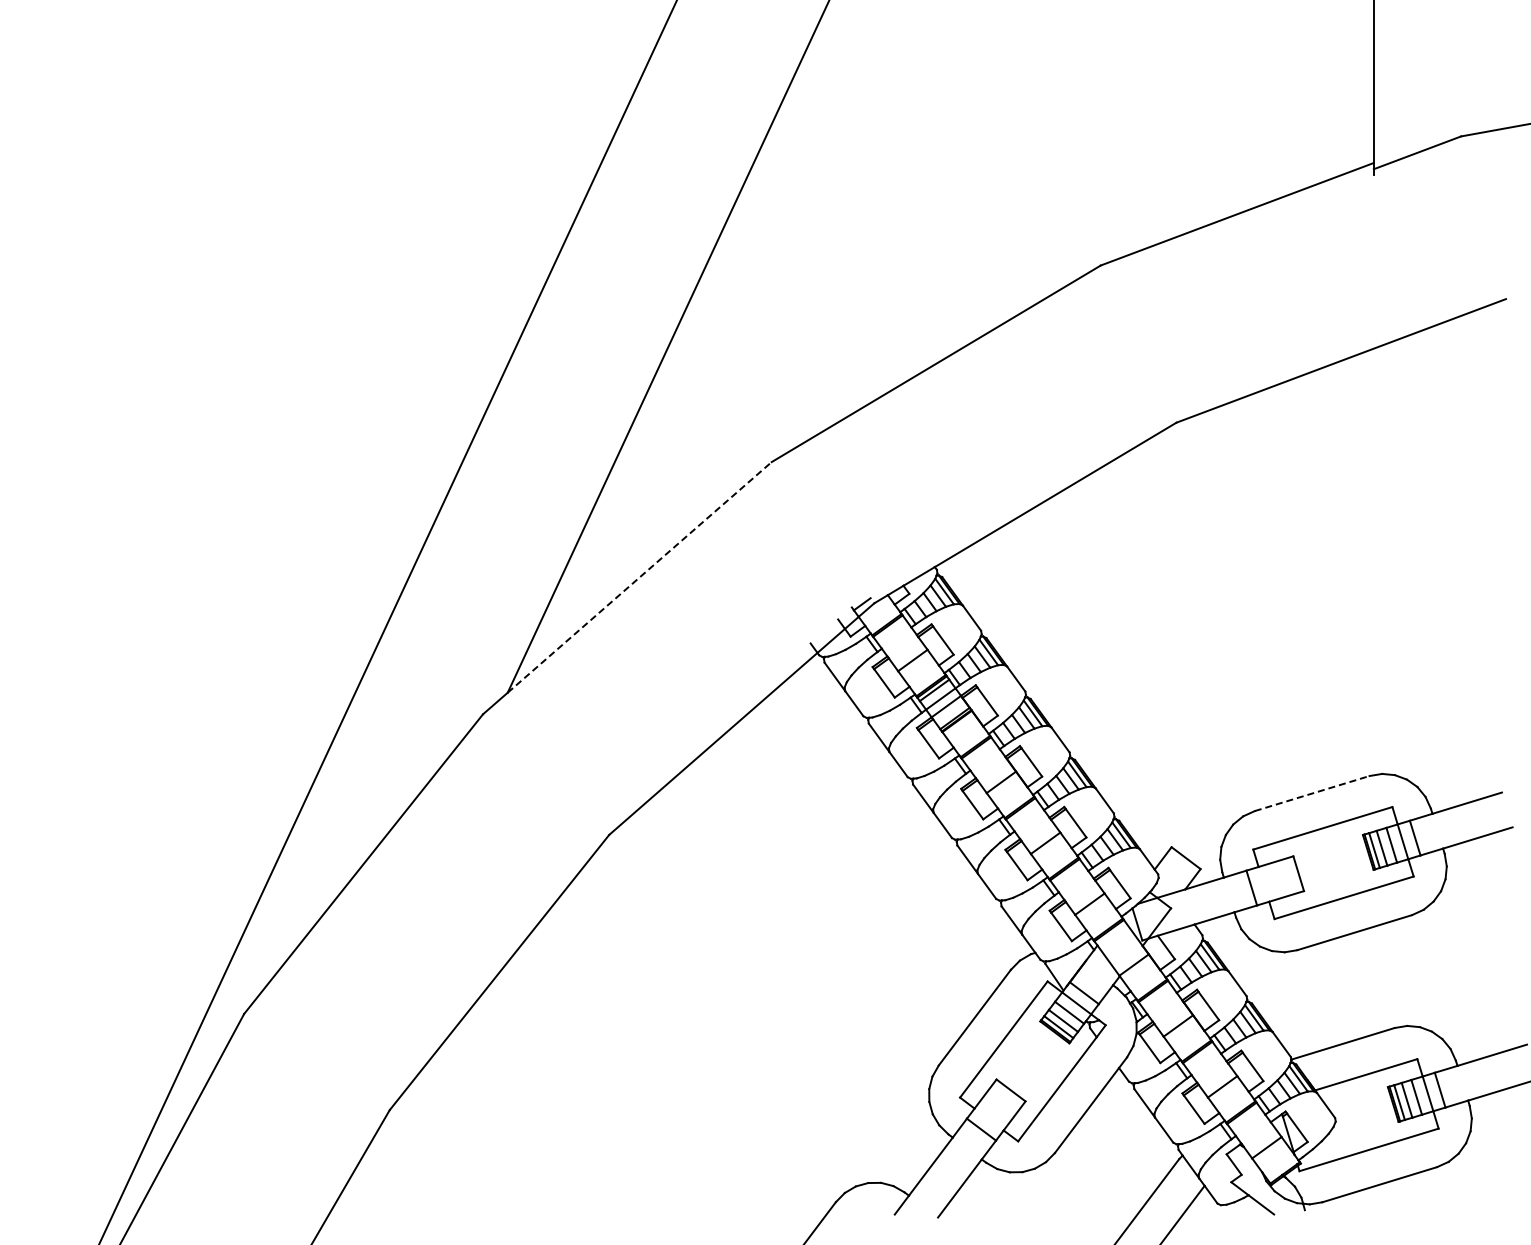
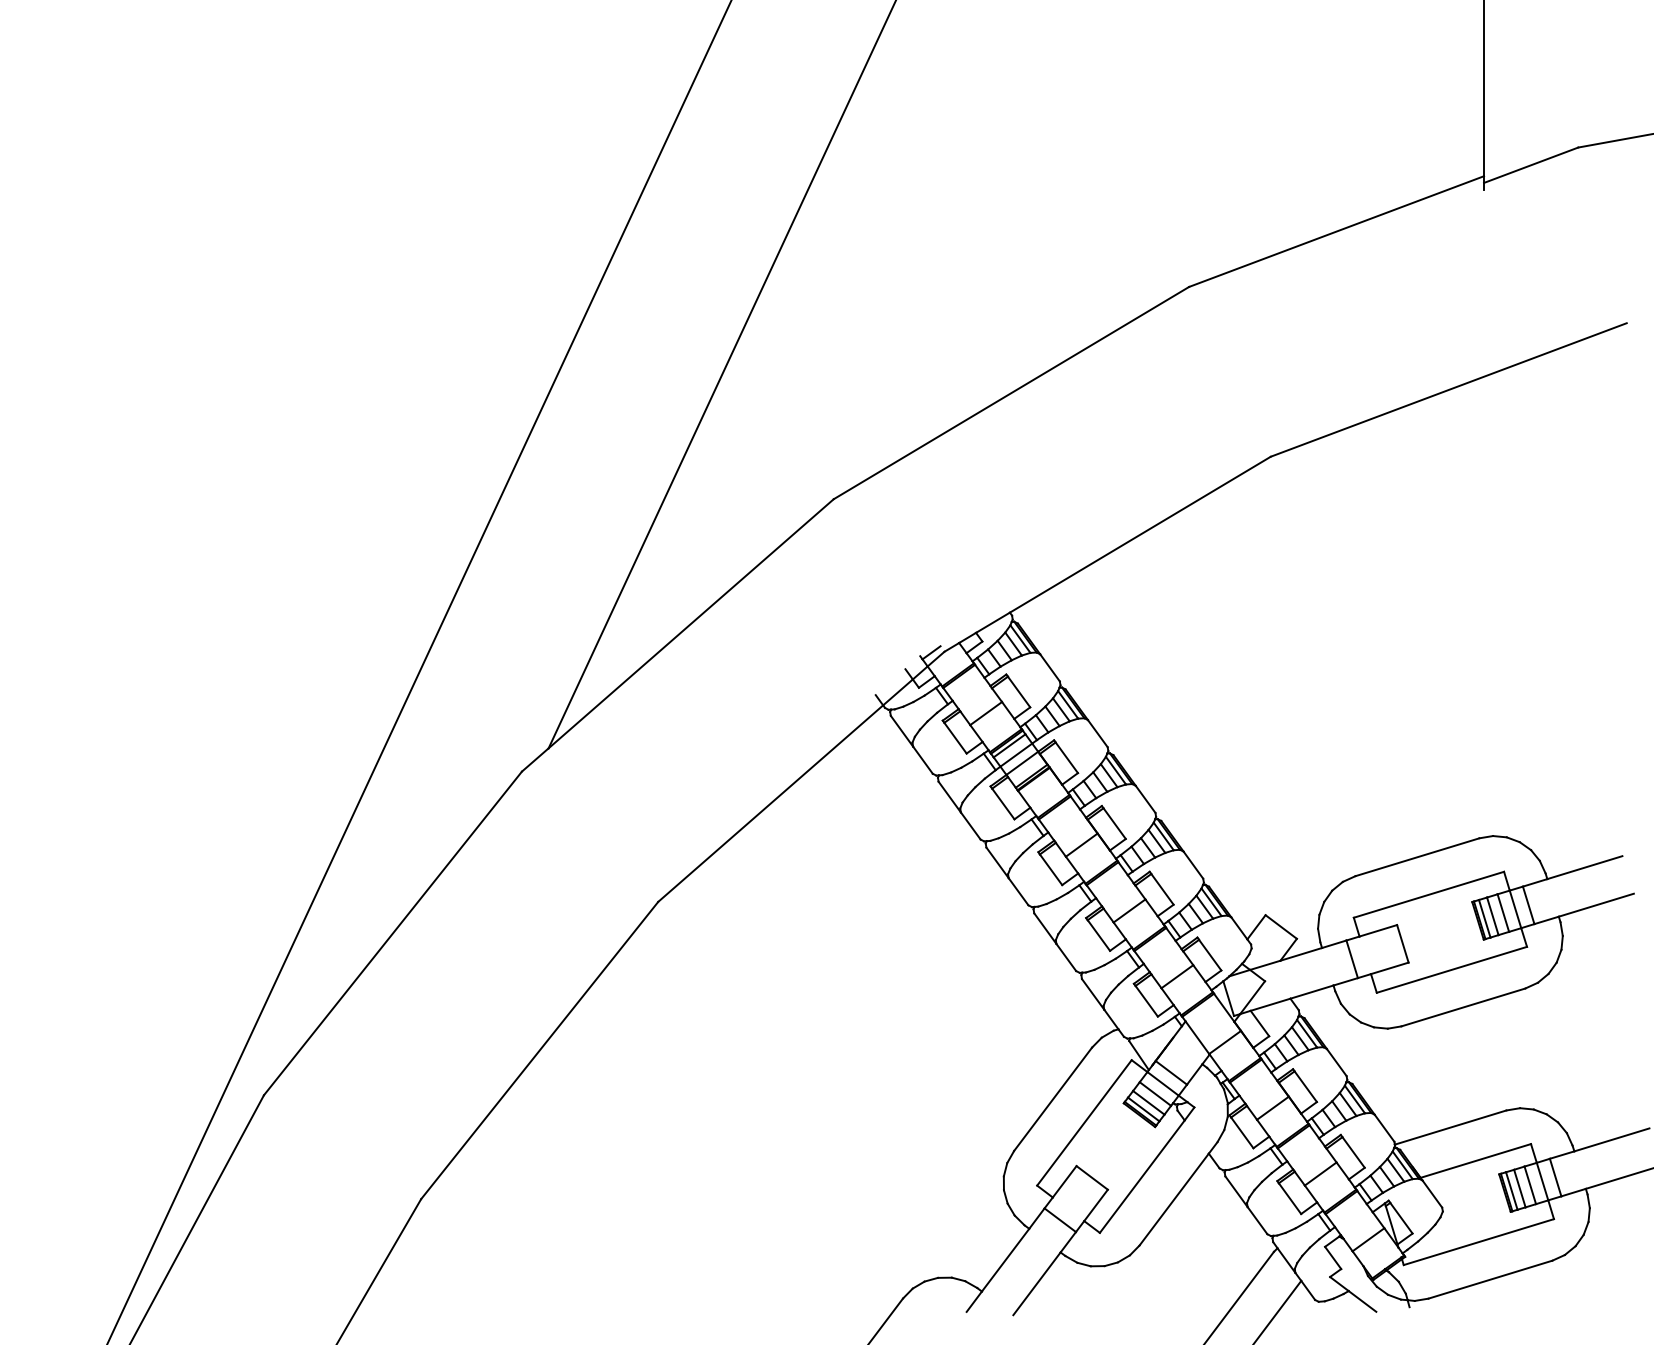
line: (640, 577) -> (692, 623), dashed -> solid
line: (1312, 793) -> (1417, 857), dashed -> solid

